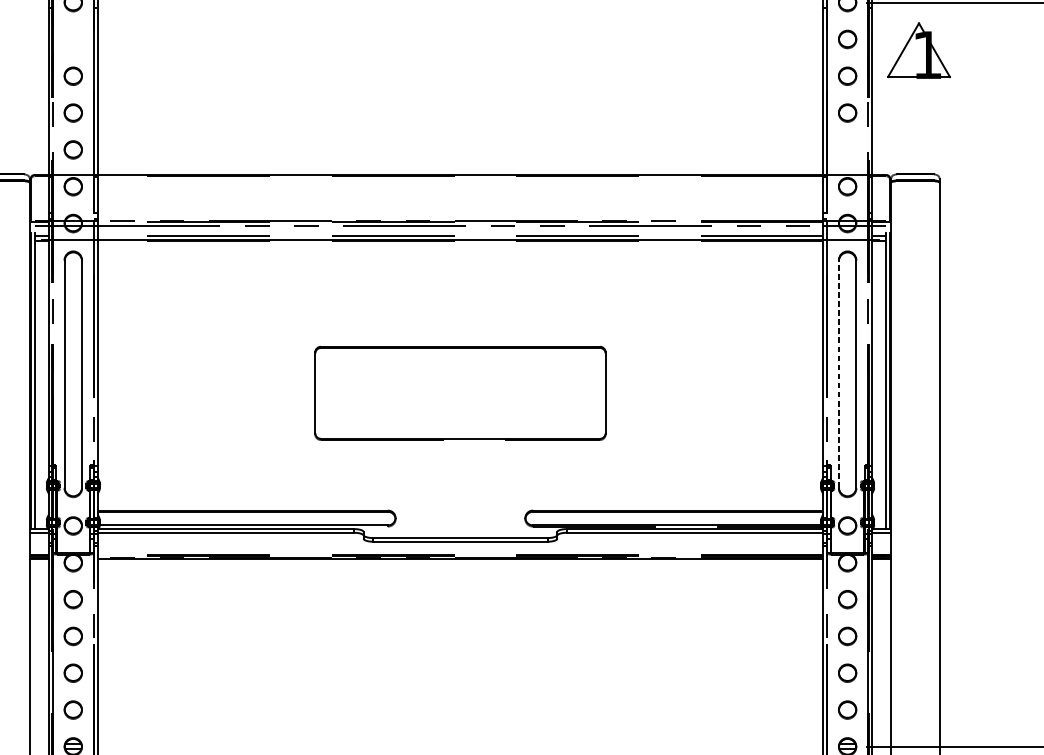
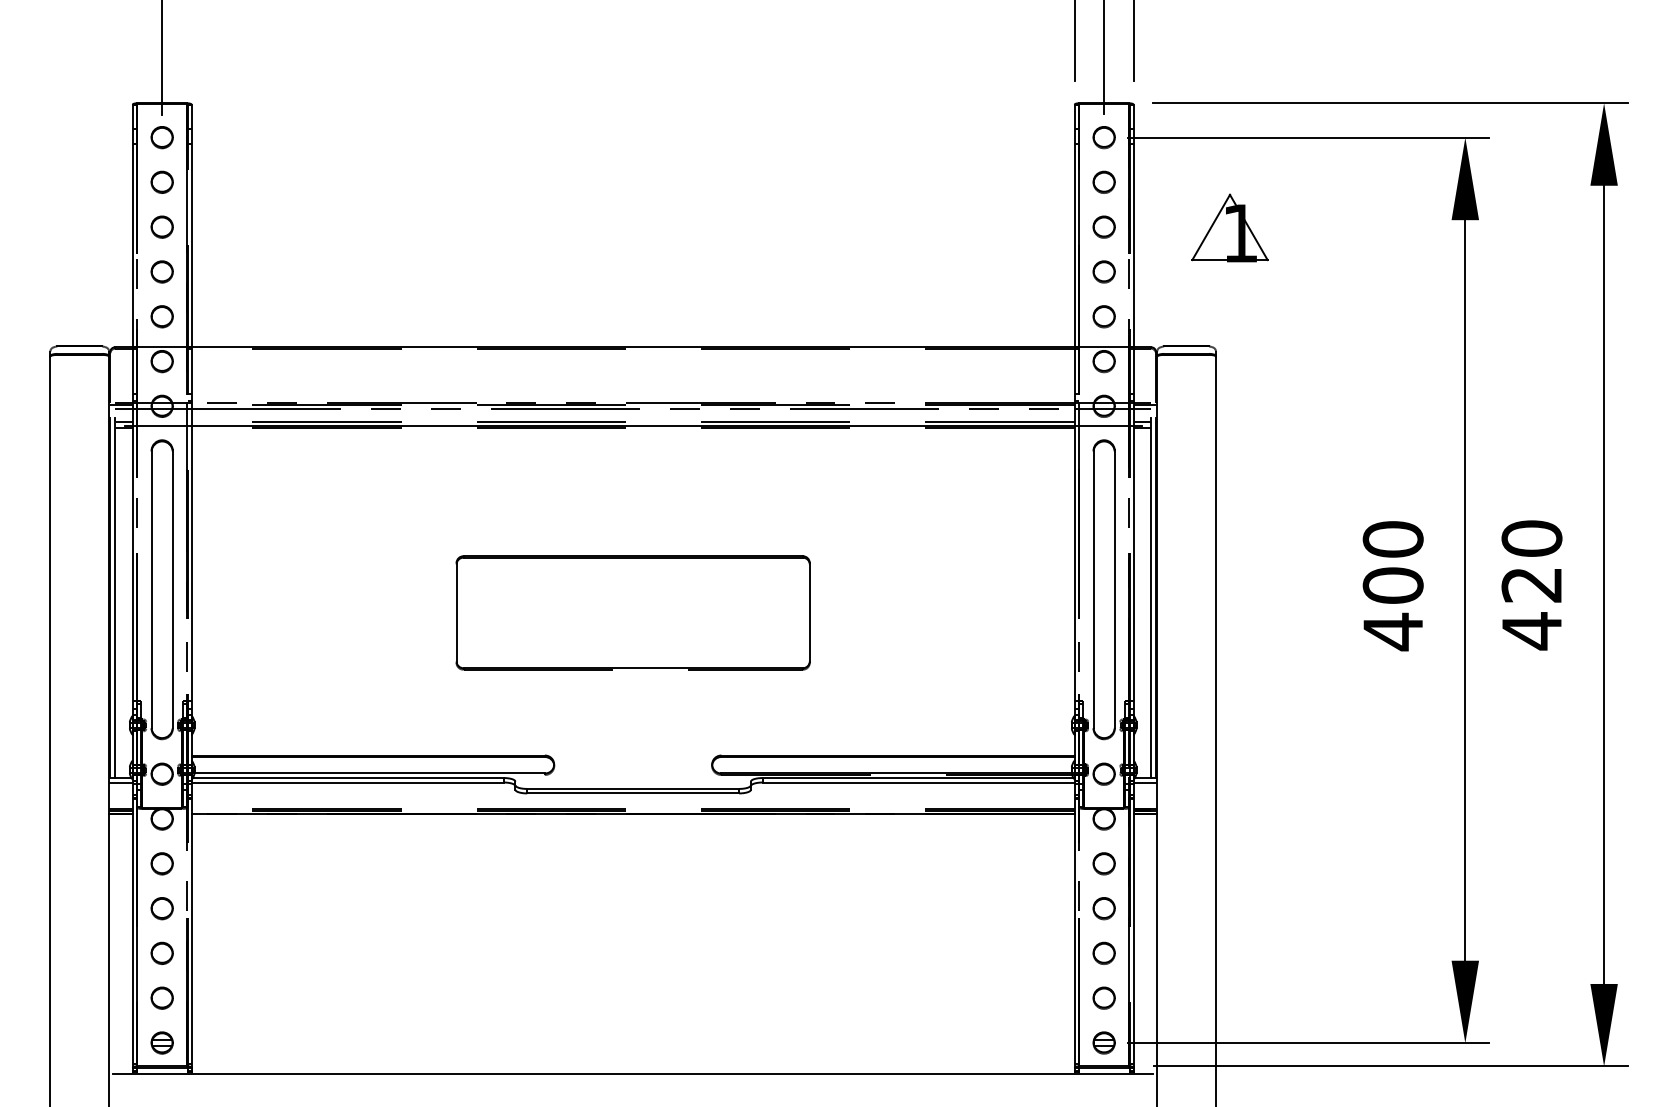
part: (72, 38) -> (161, 181), added
part: (918, 50) -> (1229, 227), moved
part: (847, 149) -> (1103, 316), added
line: (838, 374) -> (1093, 589), dashed -> solid

